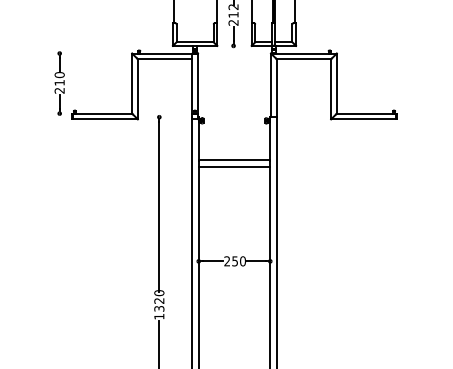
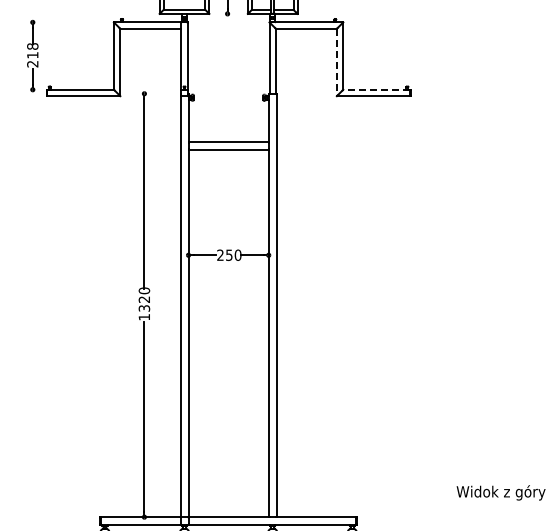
text: (59, 75) -> (32, 46), 210 -> 218
line: (330, 89) -> (336, 62), solid -> dashed
line: (366, 113) -> (376, 89), solid -> dashed

